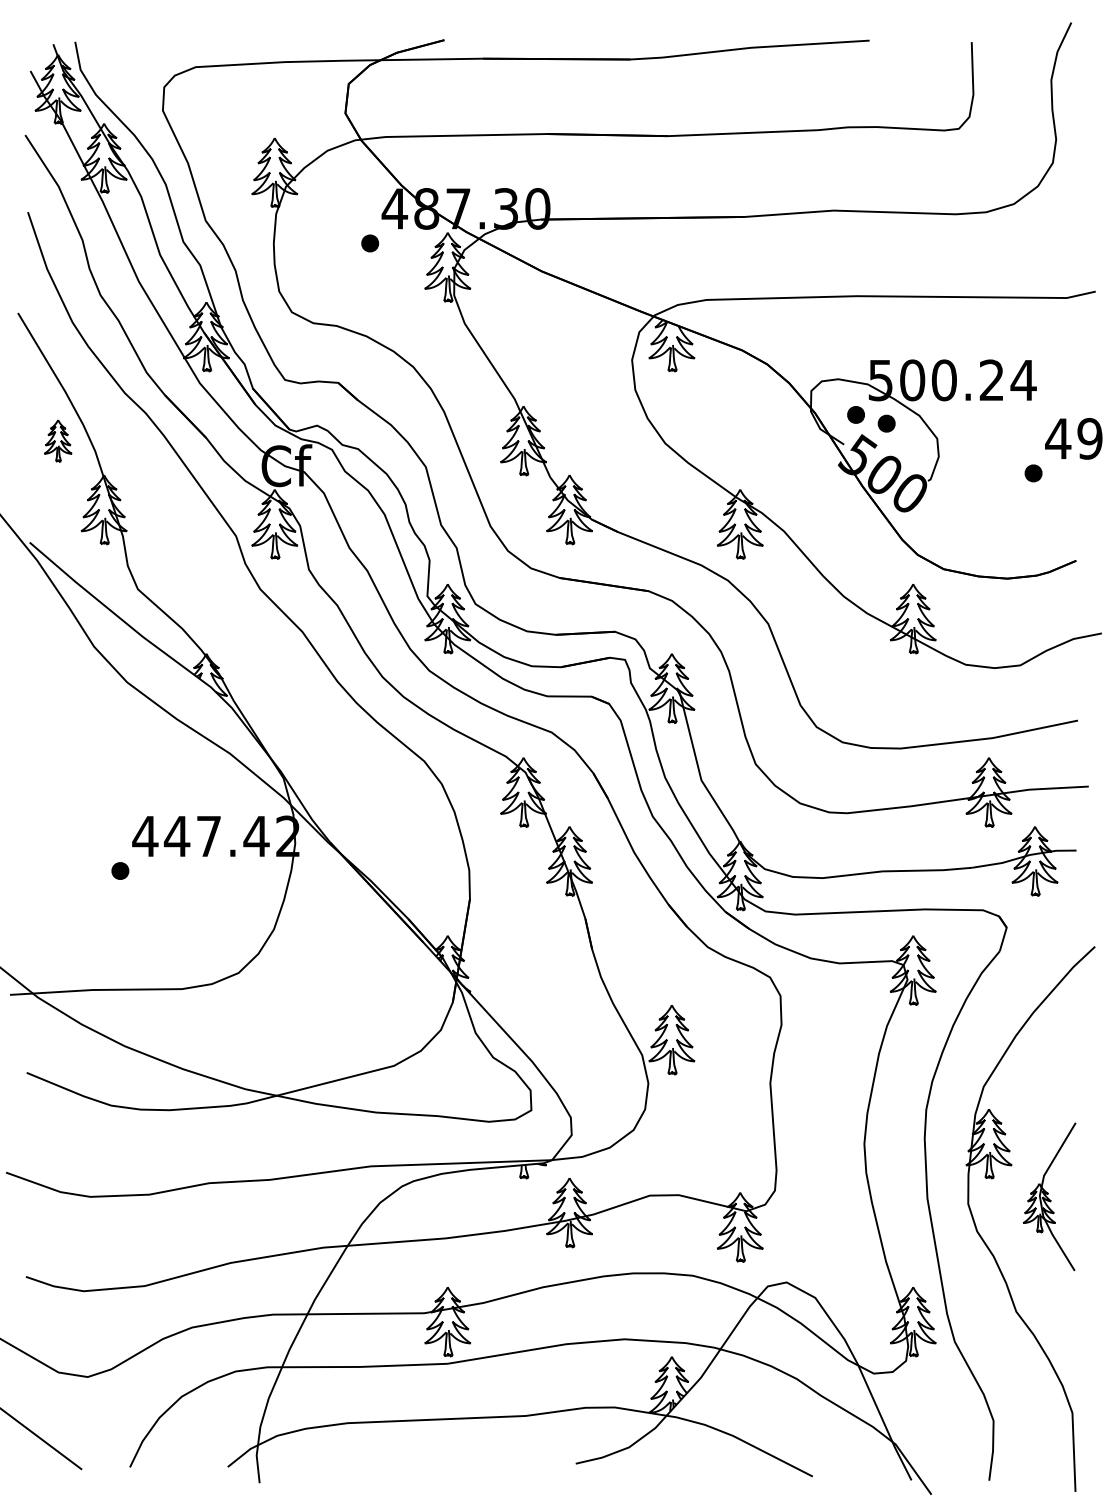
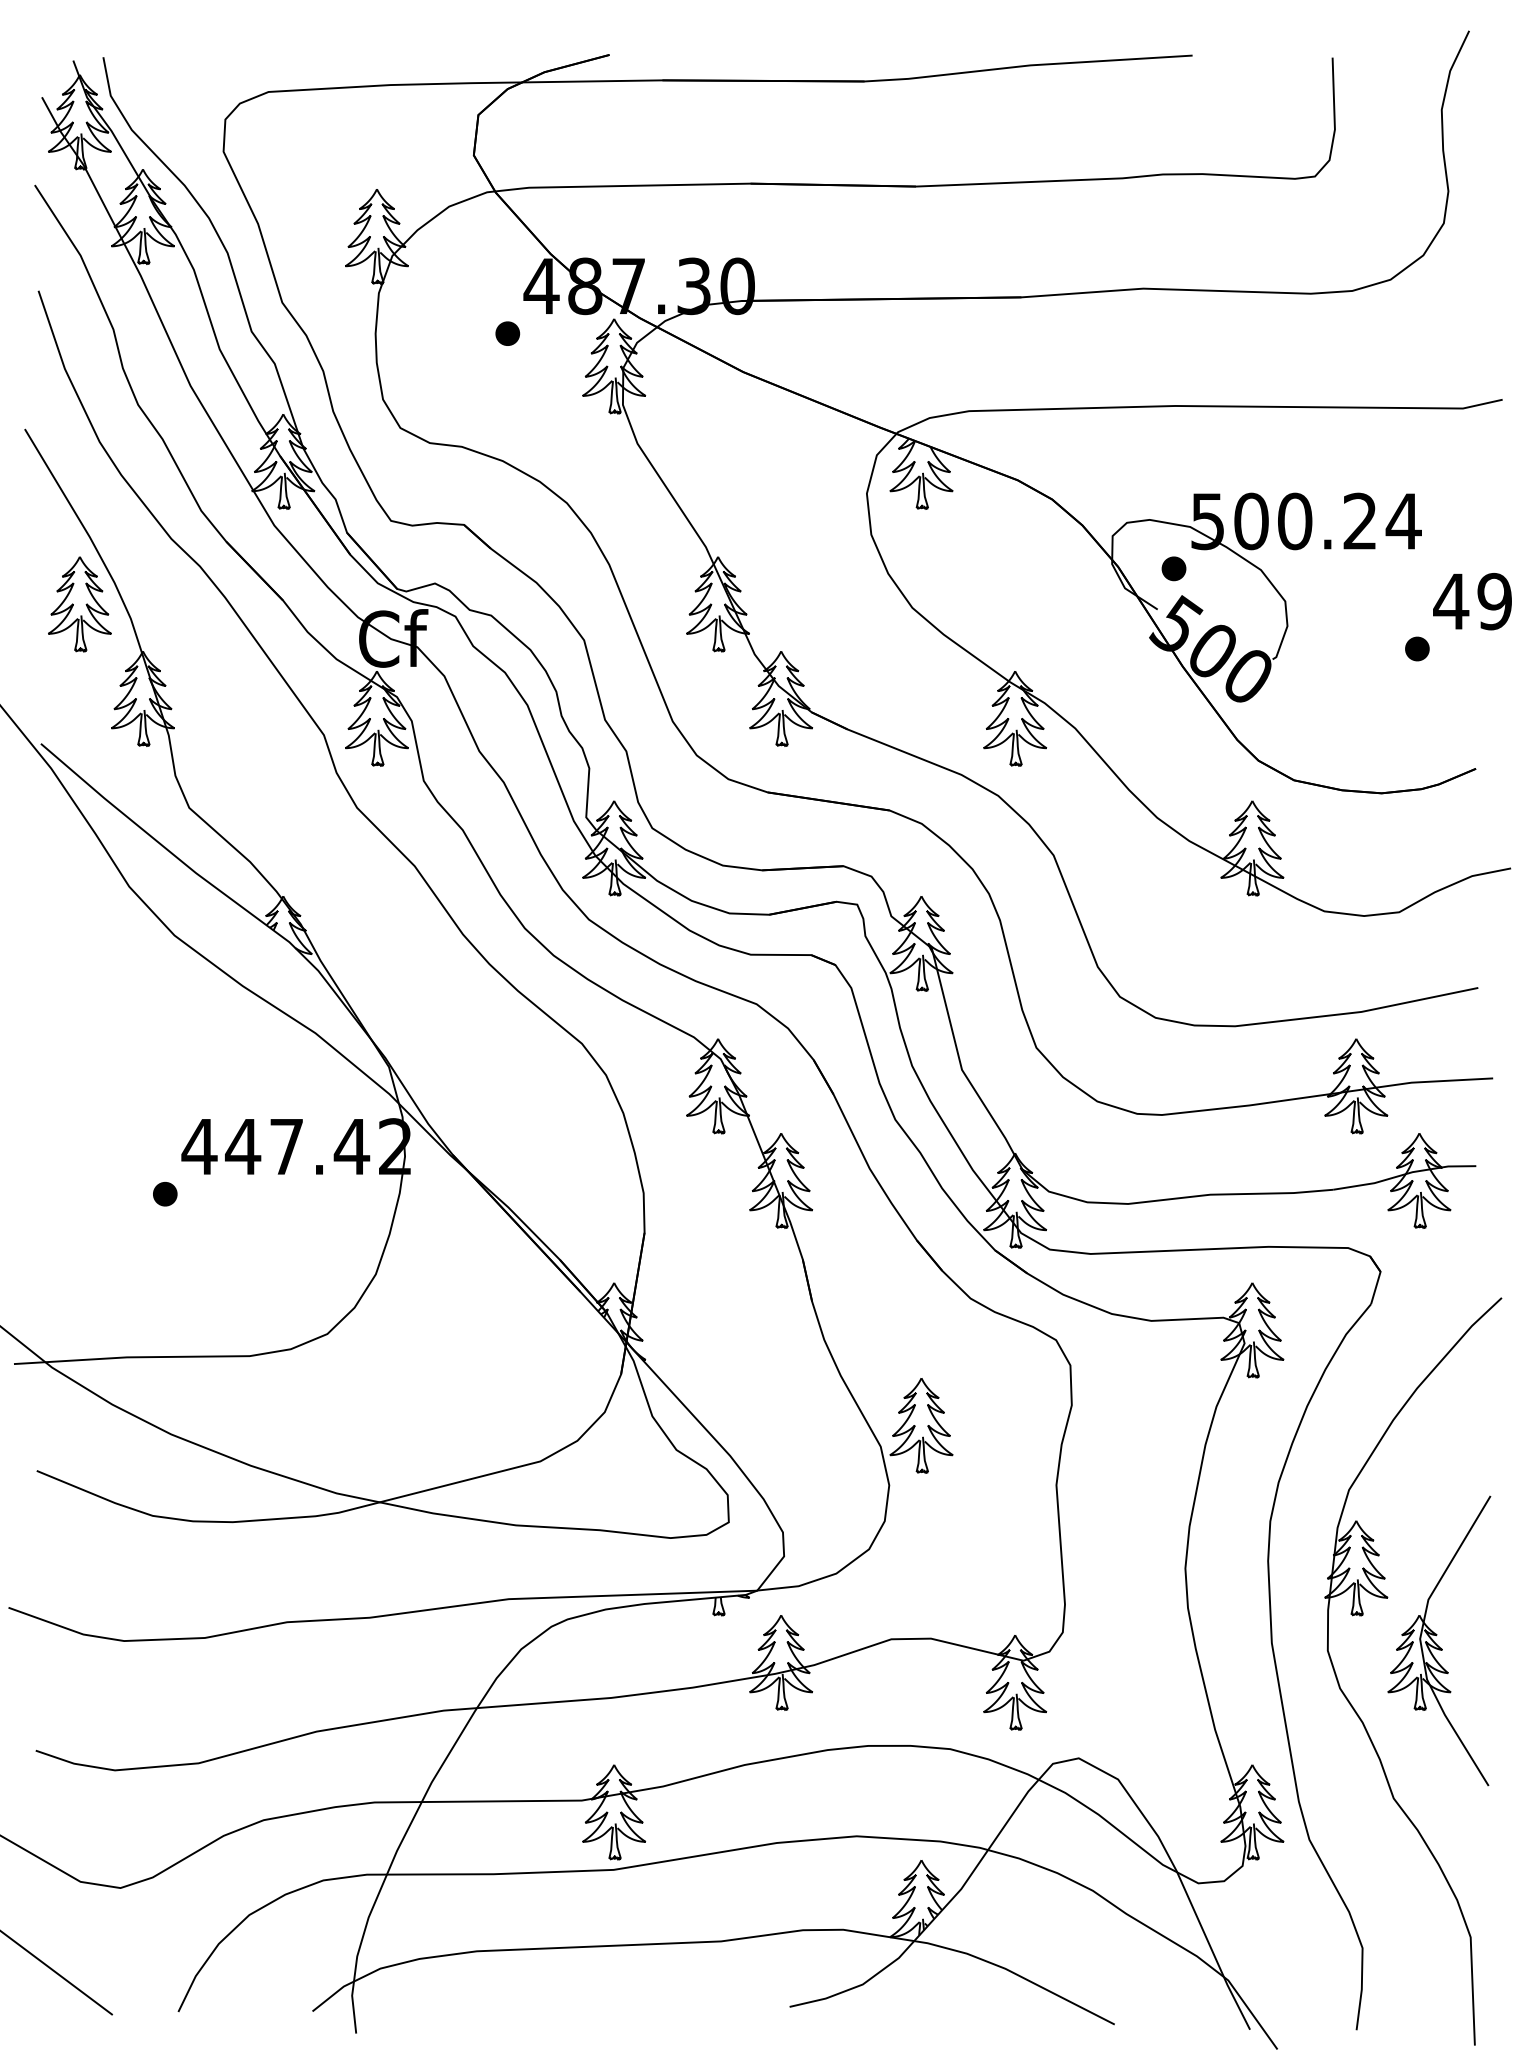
part: (886, 423) -> (1215, 580), removed
part: (57, 440) -> (79, 604), size x1.67
part: (1049, 1196) -> (1439, 1640), size x1.43

